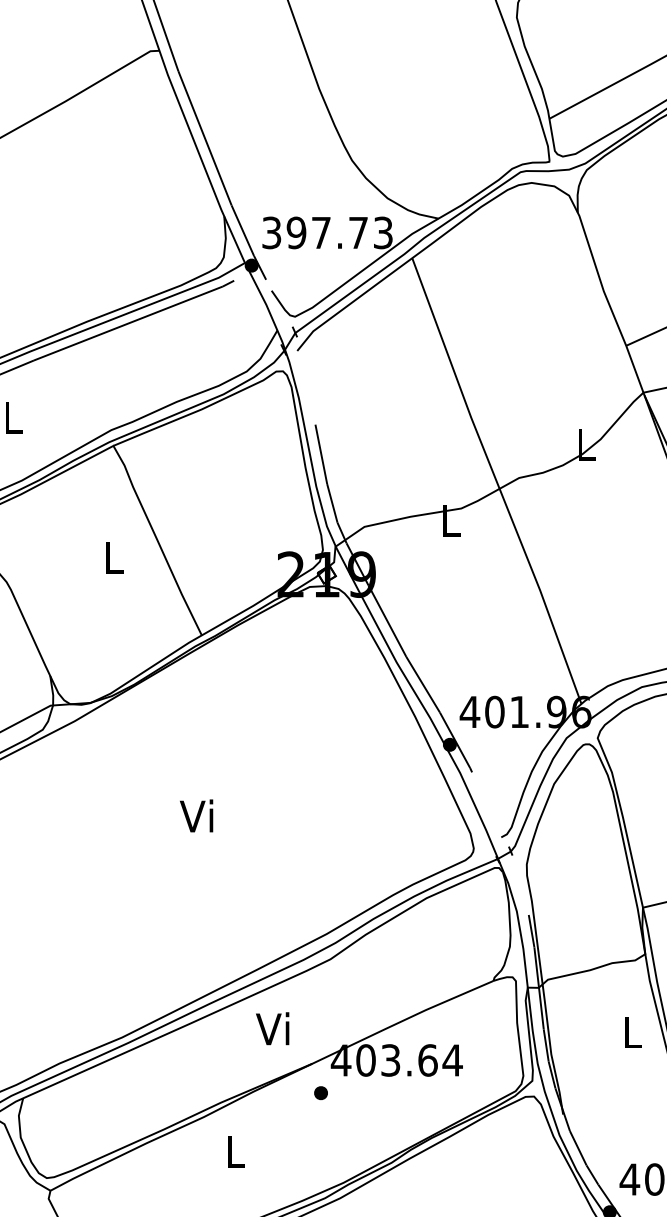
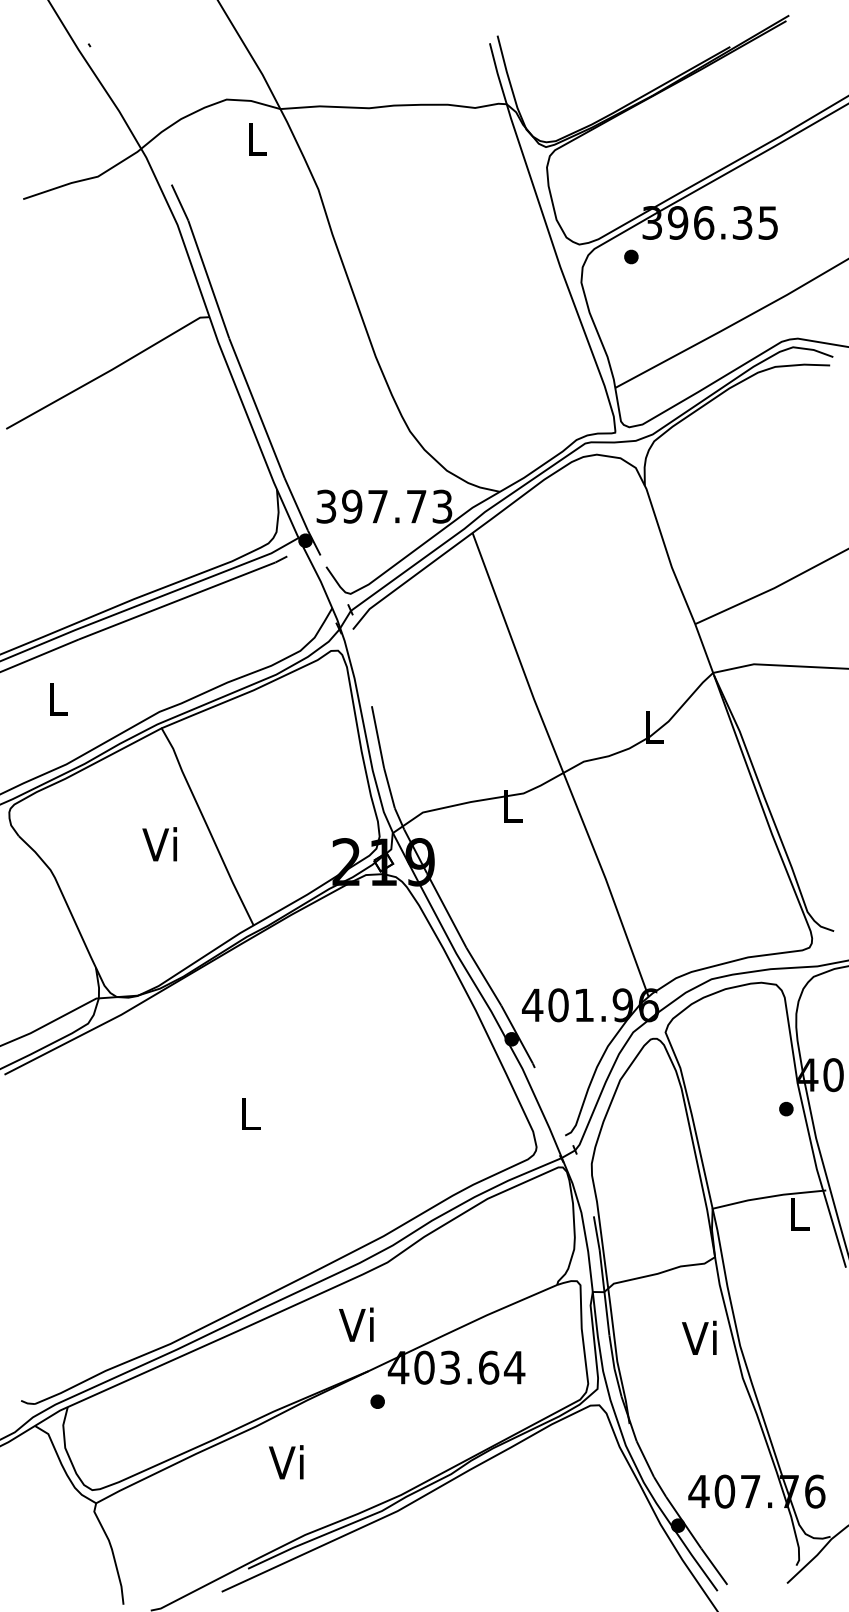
text: (111, 557) -> (159, 844), L -> Vi
text: (195, 816) -> (247, 1113), Vi -> L
text: (272, 1028) -> (356, 1324), moved
text: (630, 1031) -> (699, 1337), L -> Vi
text: (232, 1151) -> (285, 1462), L -> Vi

